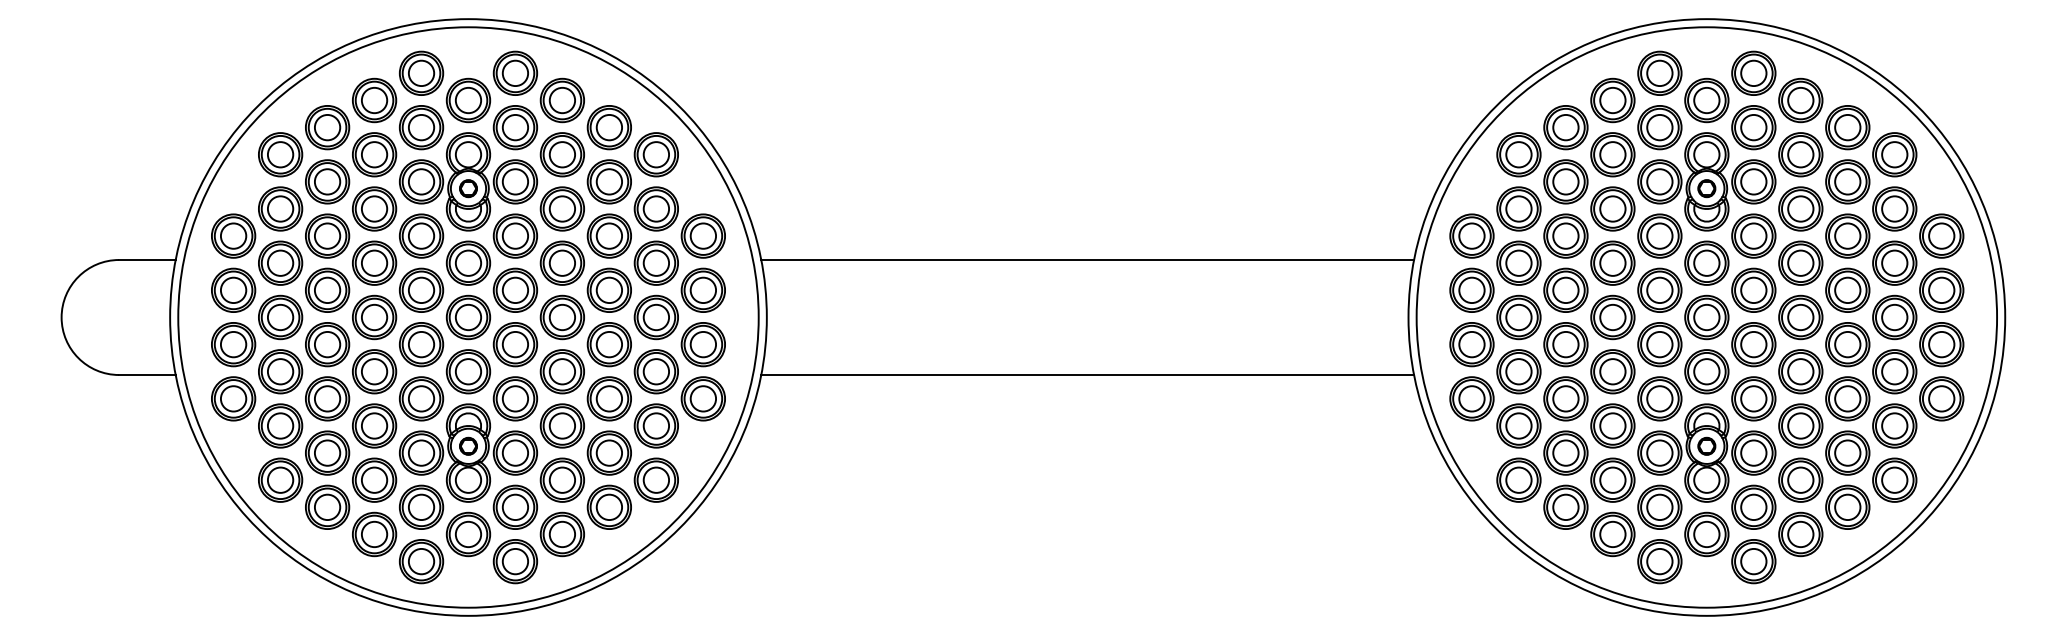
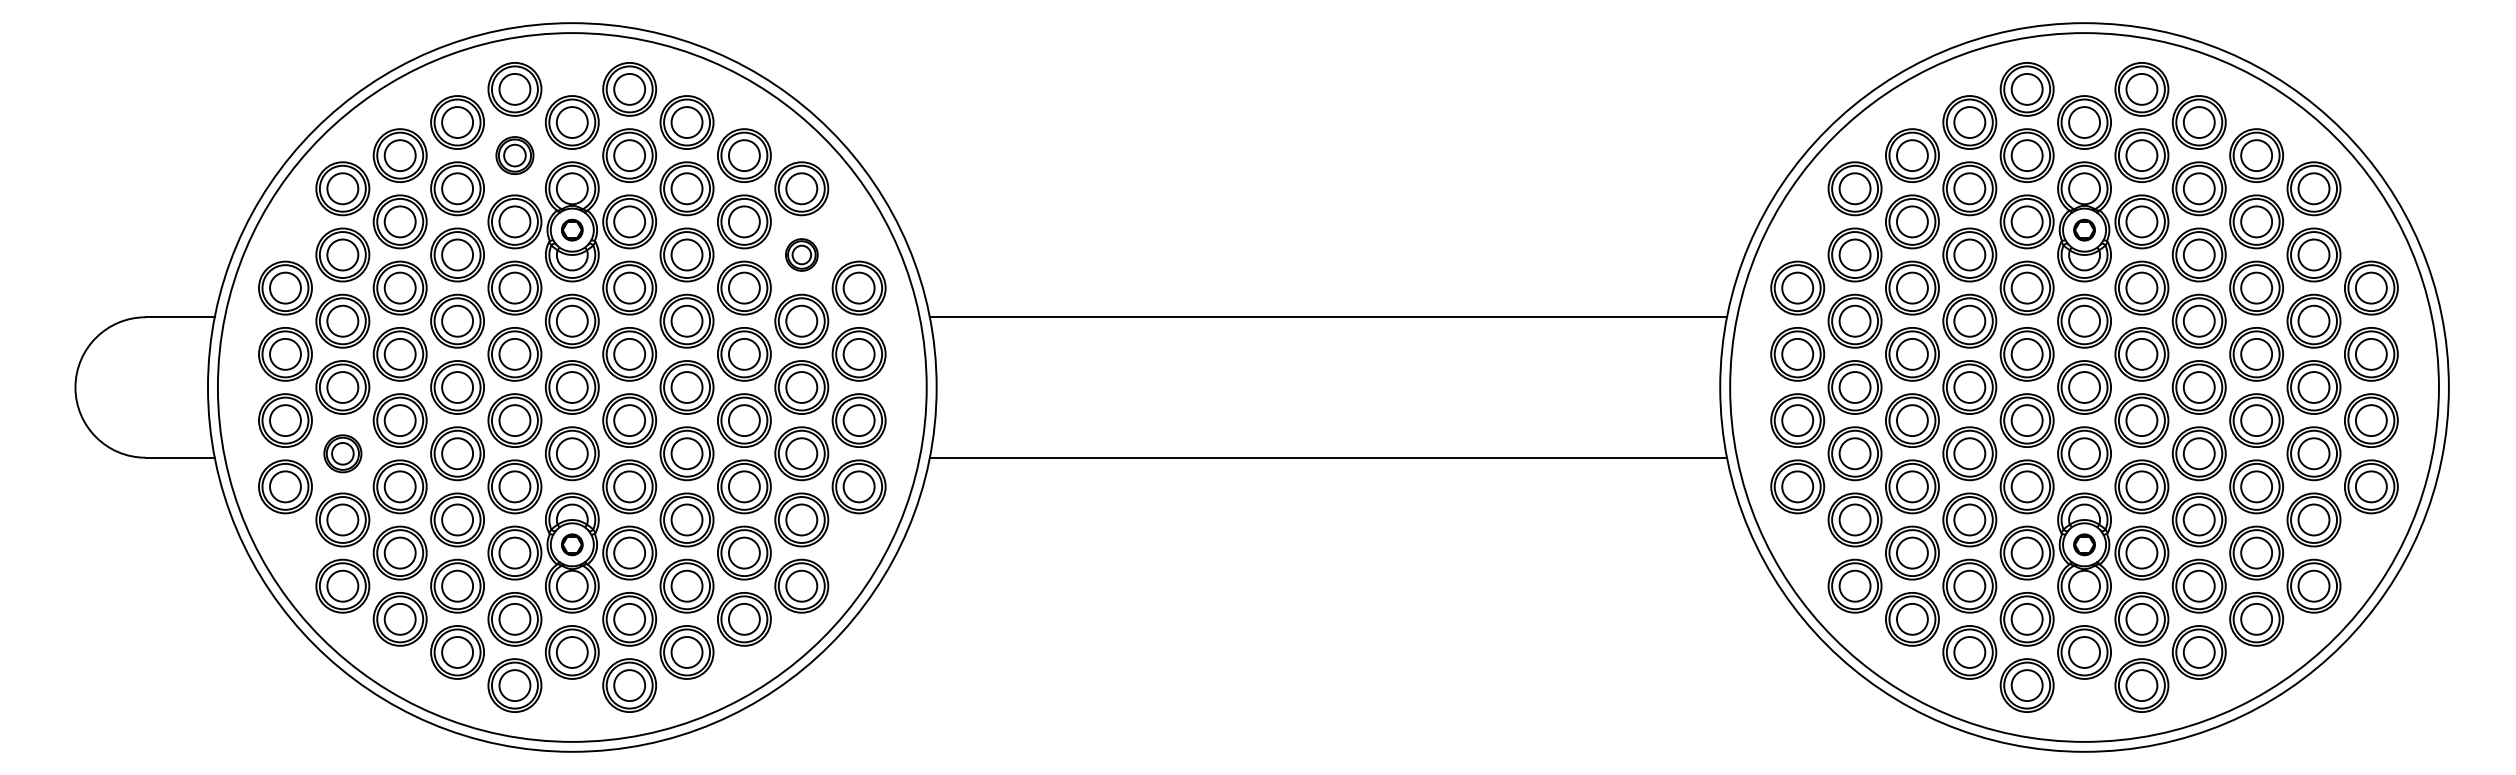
part: (421, 127) -> (514, 155), size x0.7
part: (656, 208) -> (801, 254), size x0.6
part: (280, 371) -> (342, 453), size x0.7

